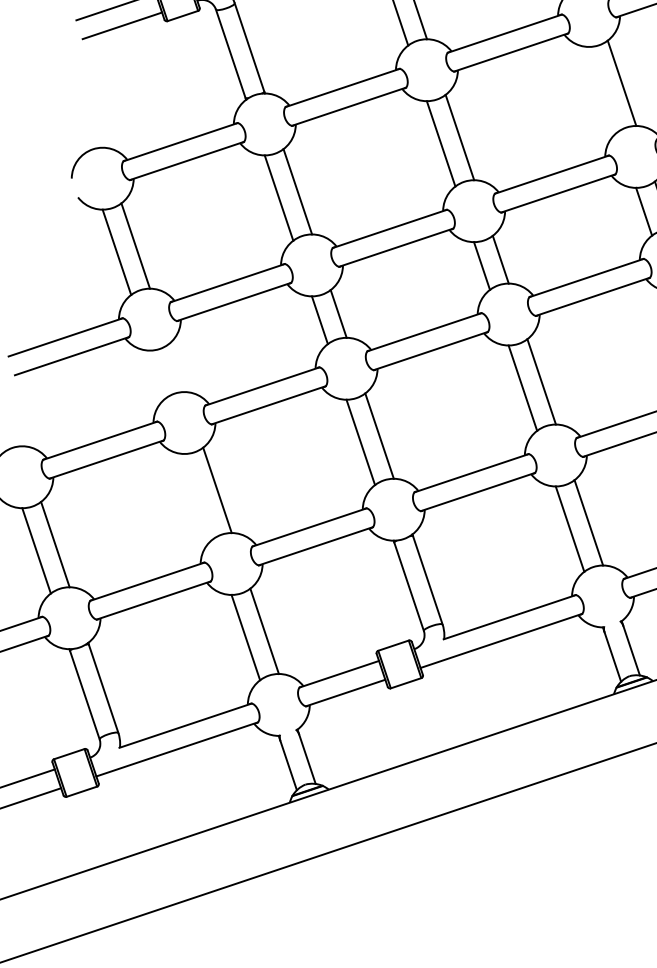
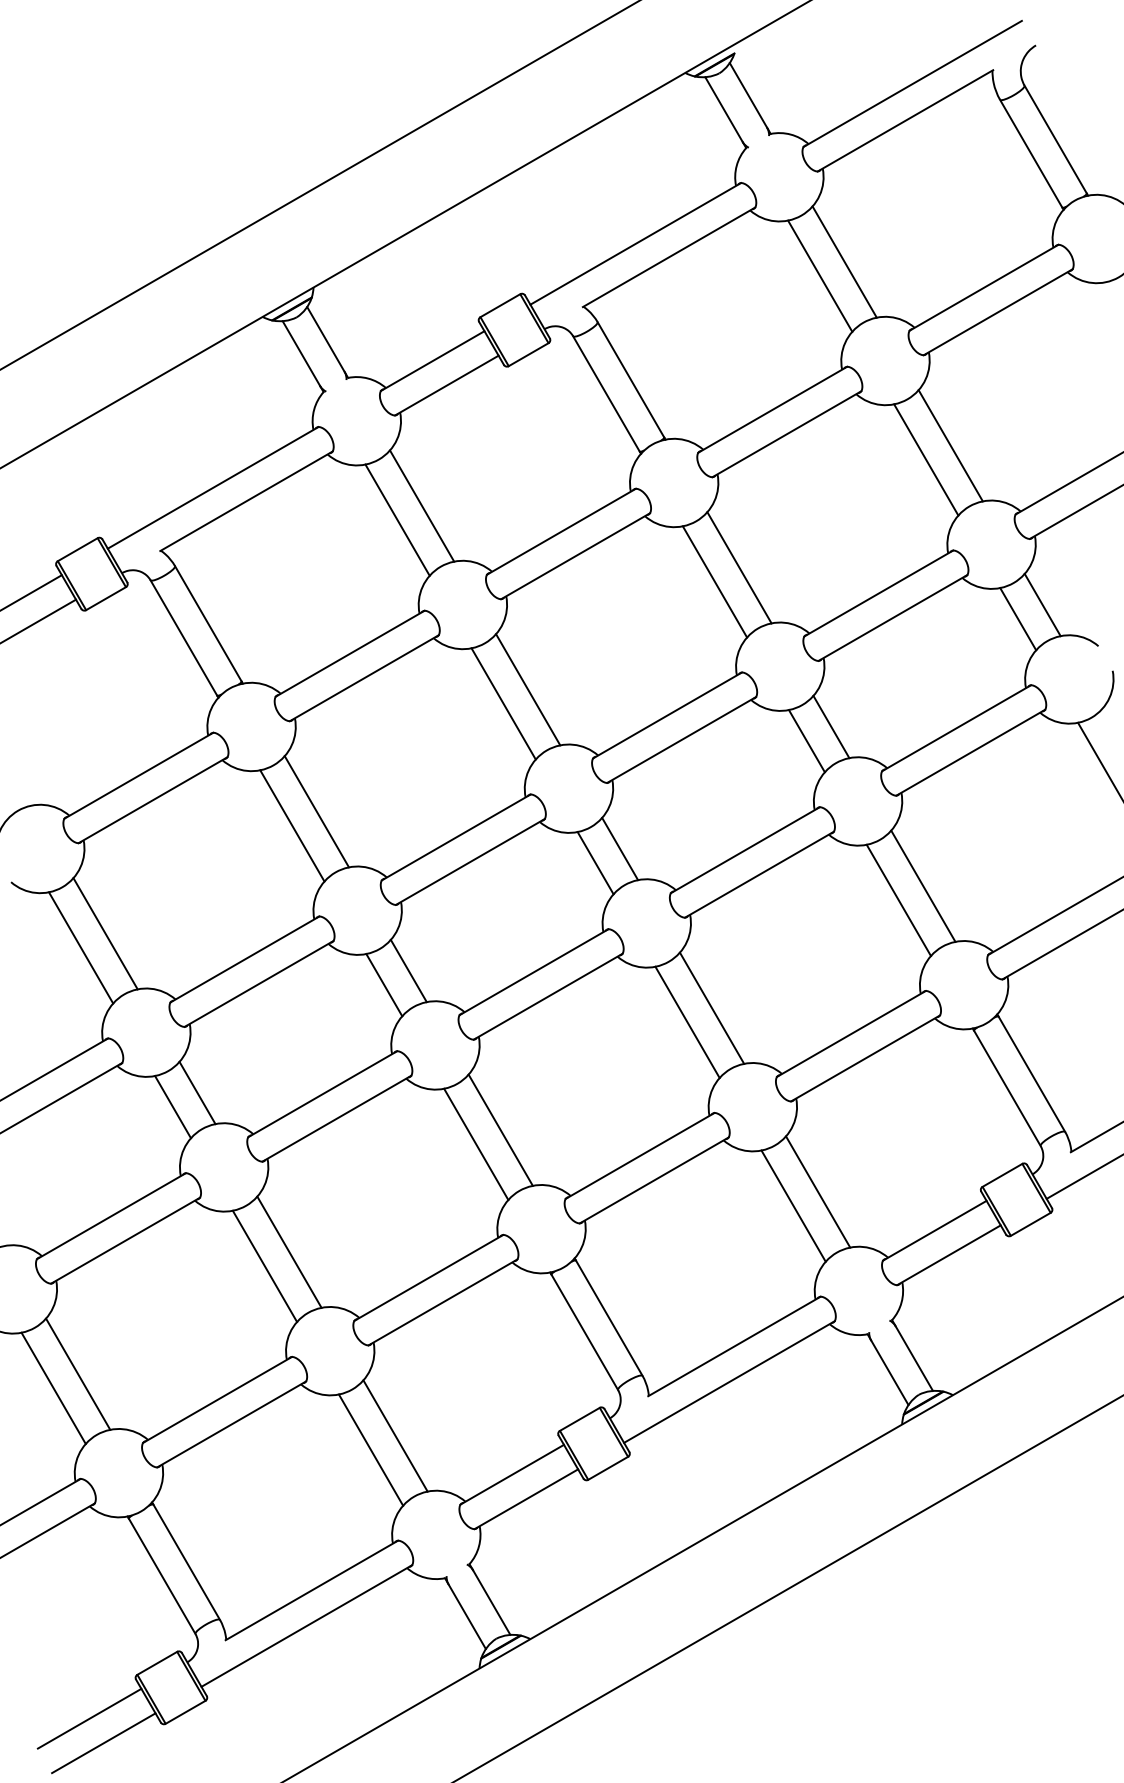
line: (602, 89) -> (714, 581), added
line: (176, 367) -> (197, 1092), added
line: (157, 374) -> (172, 1107), added
line: (198, 495) -> (264, 1265), added

